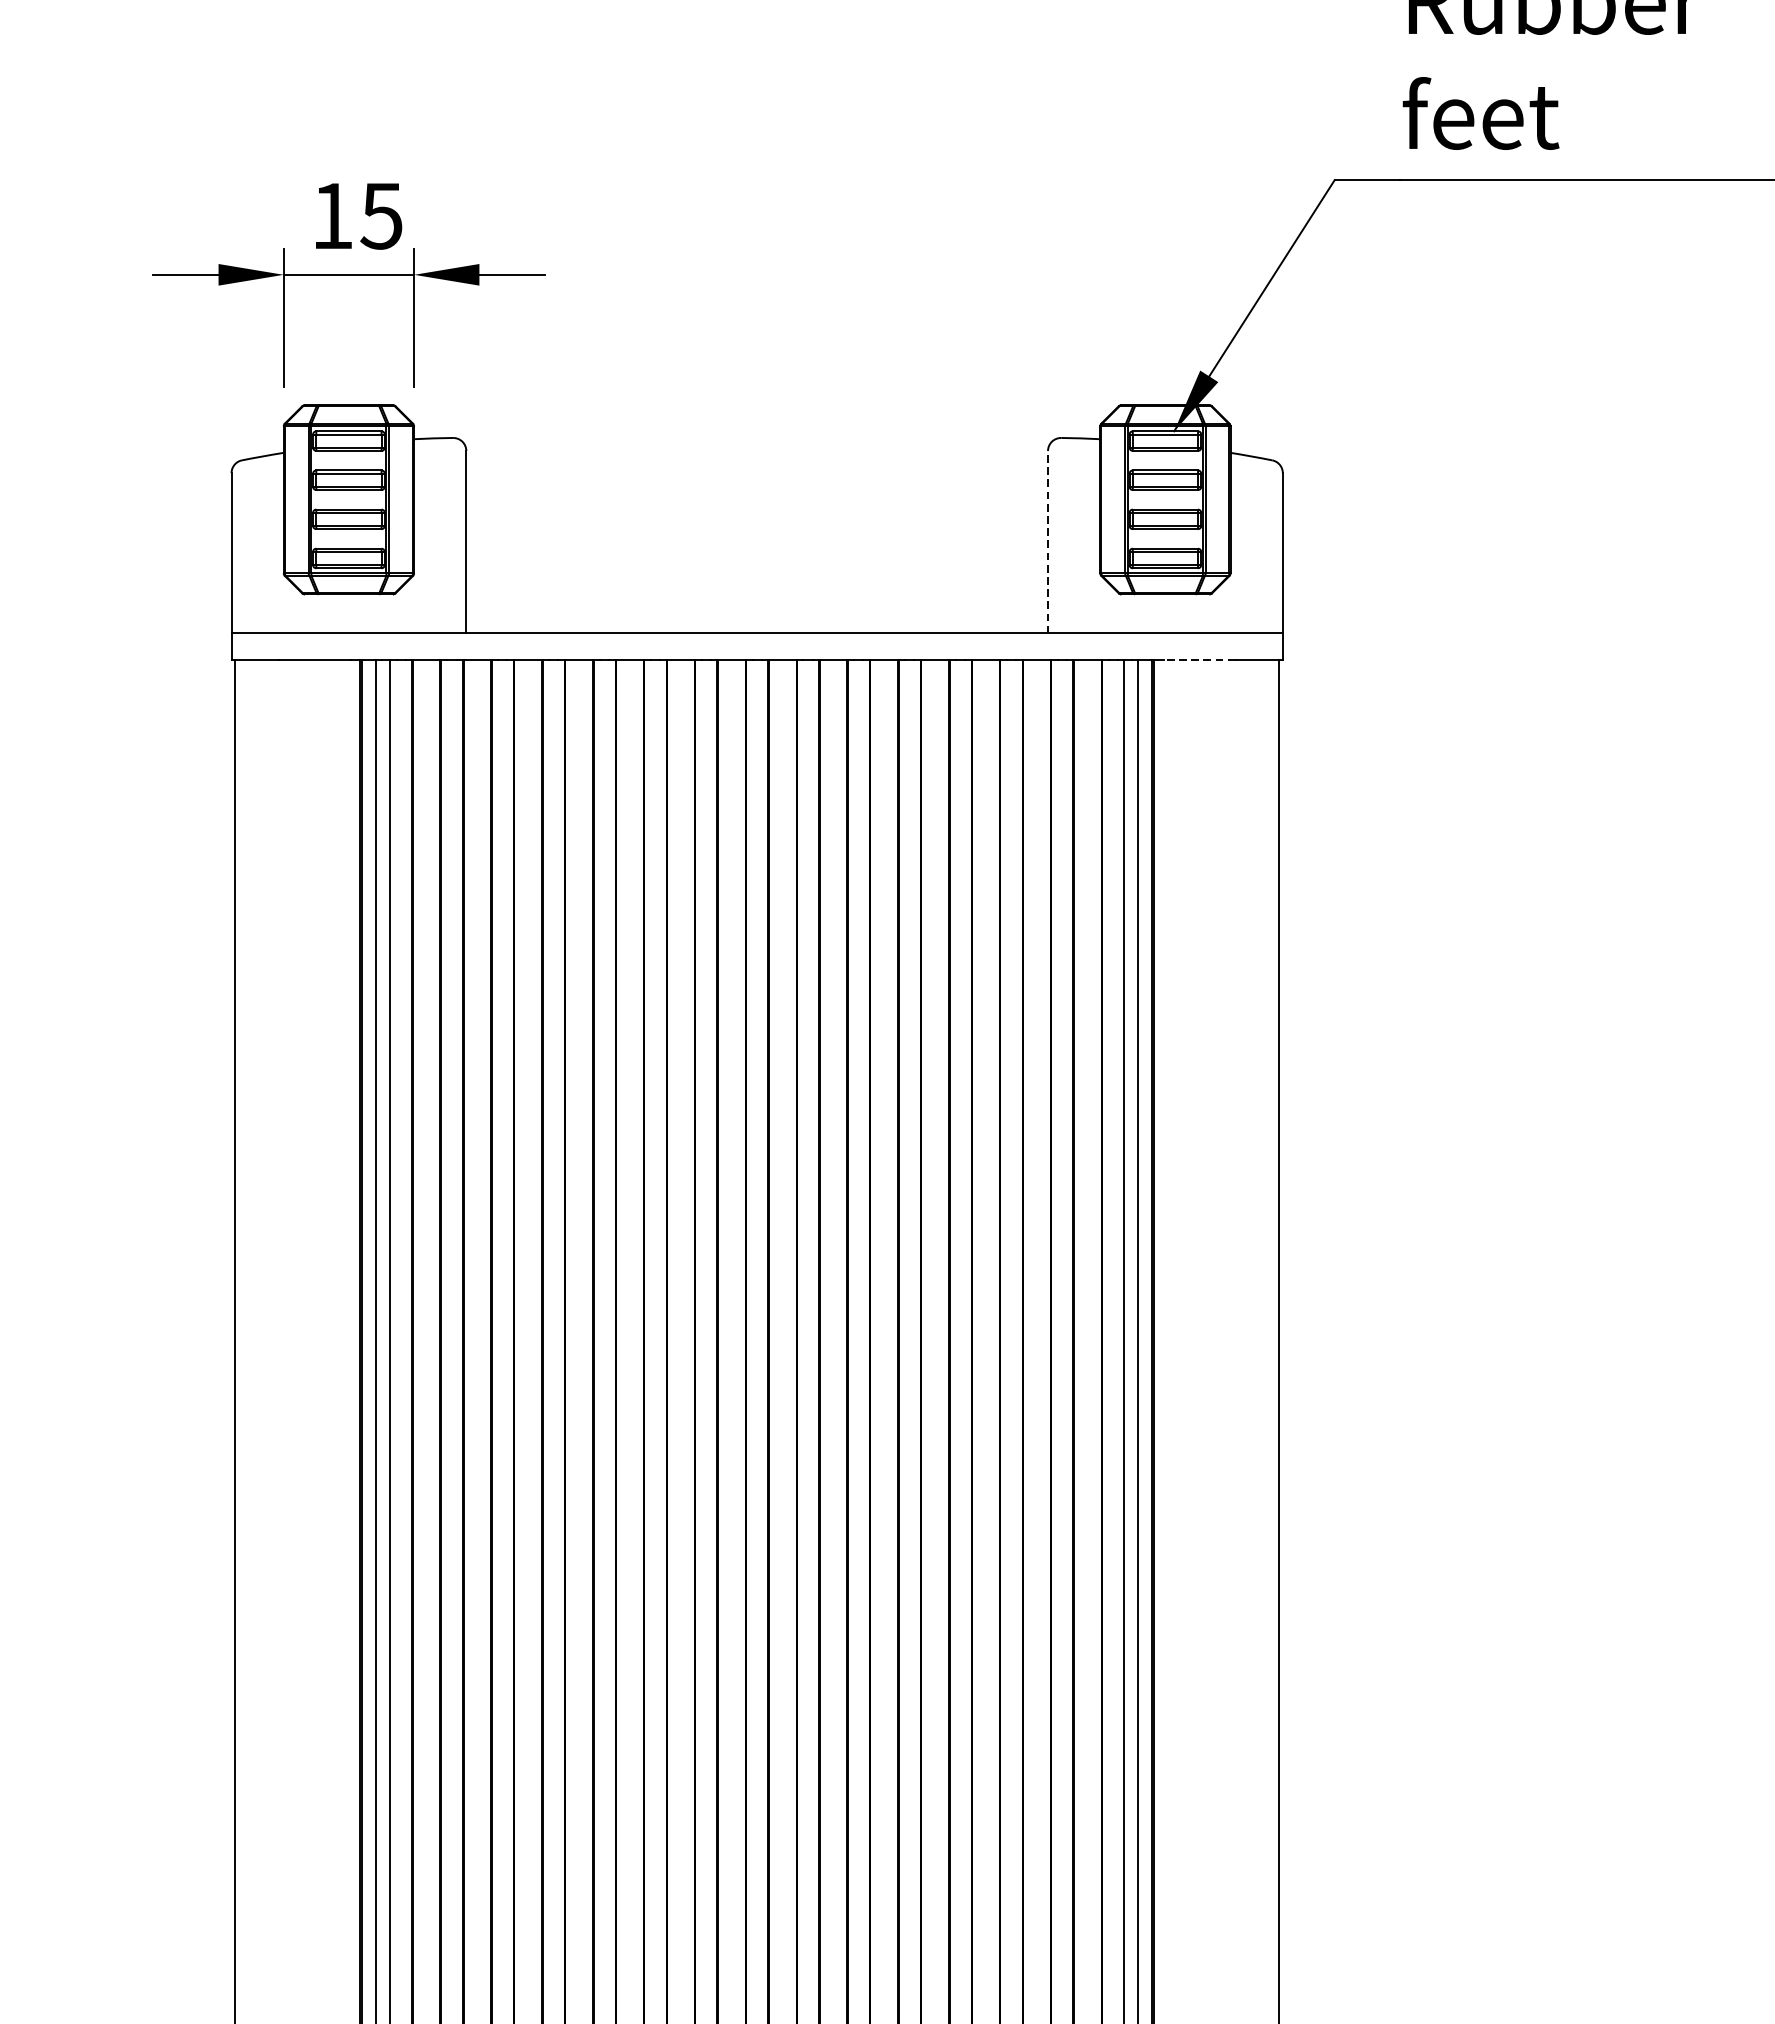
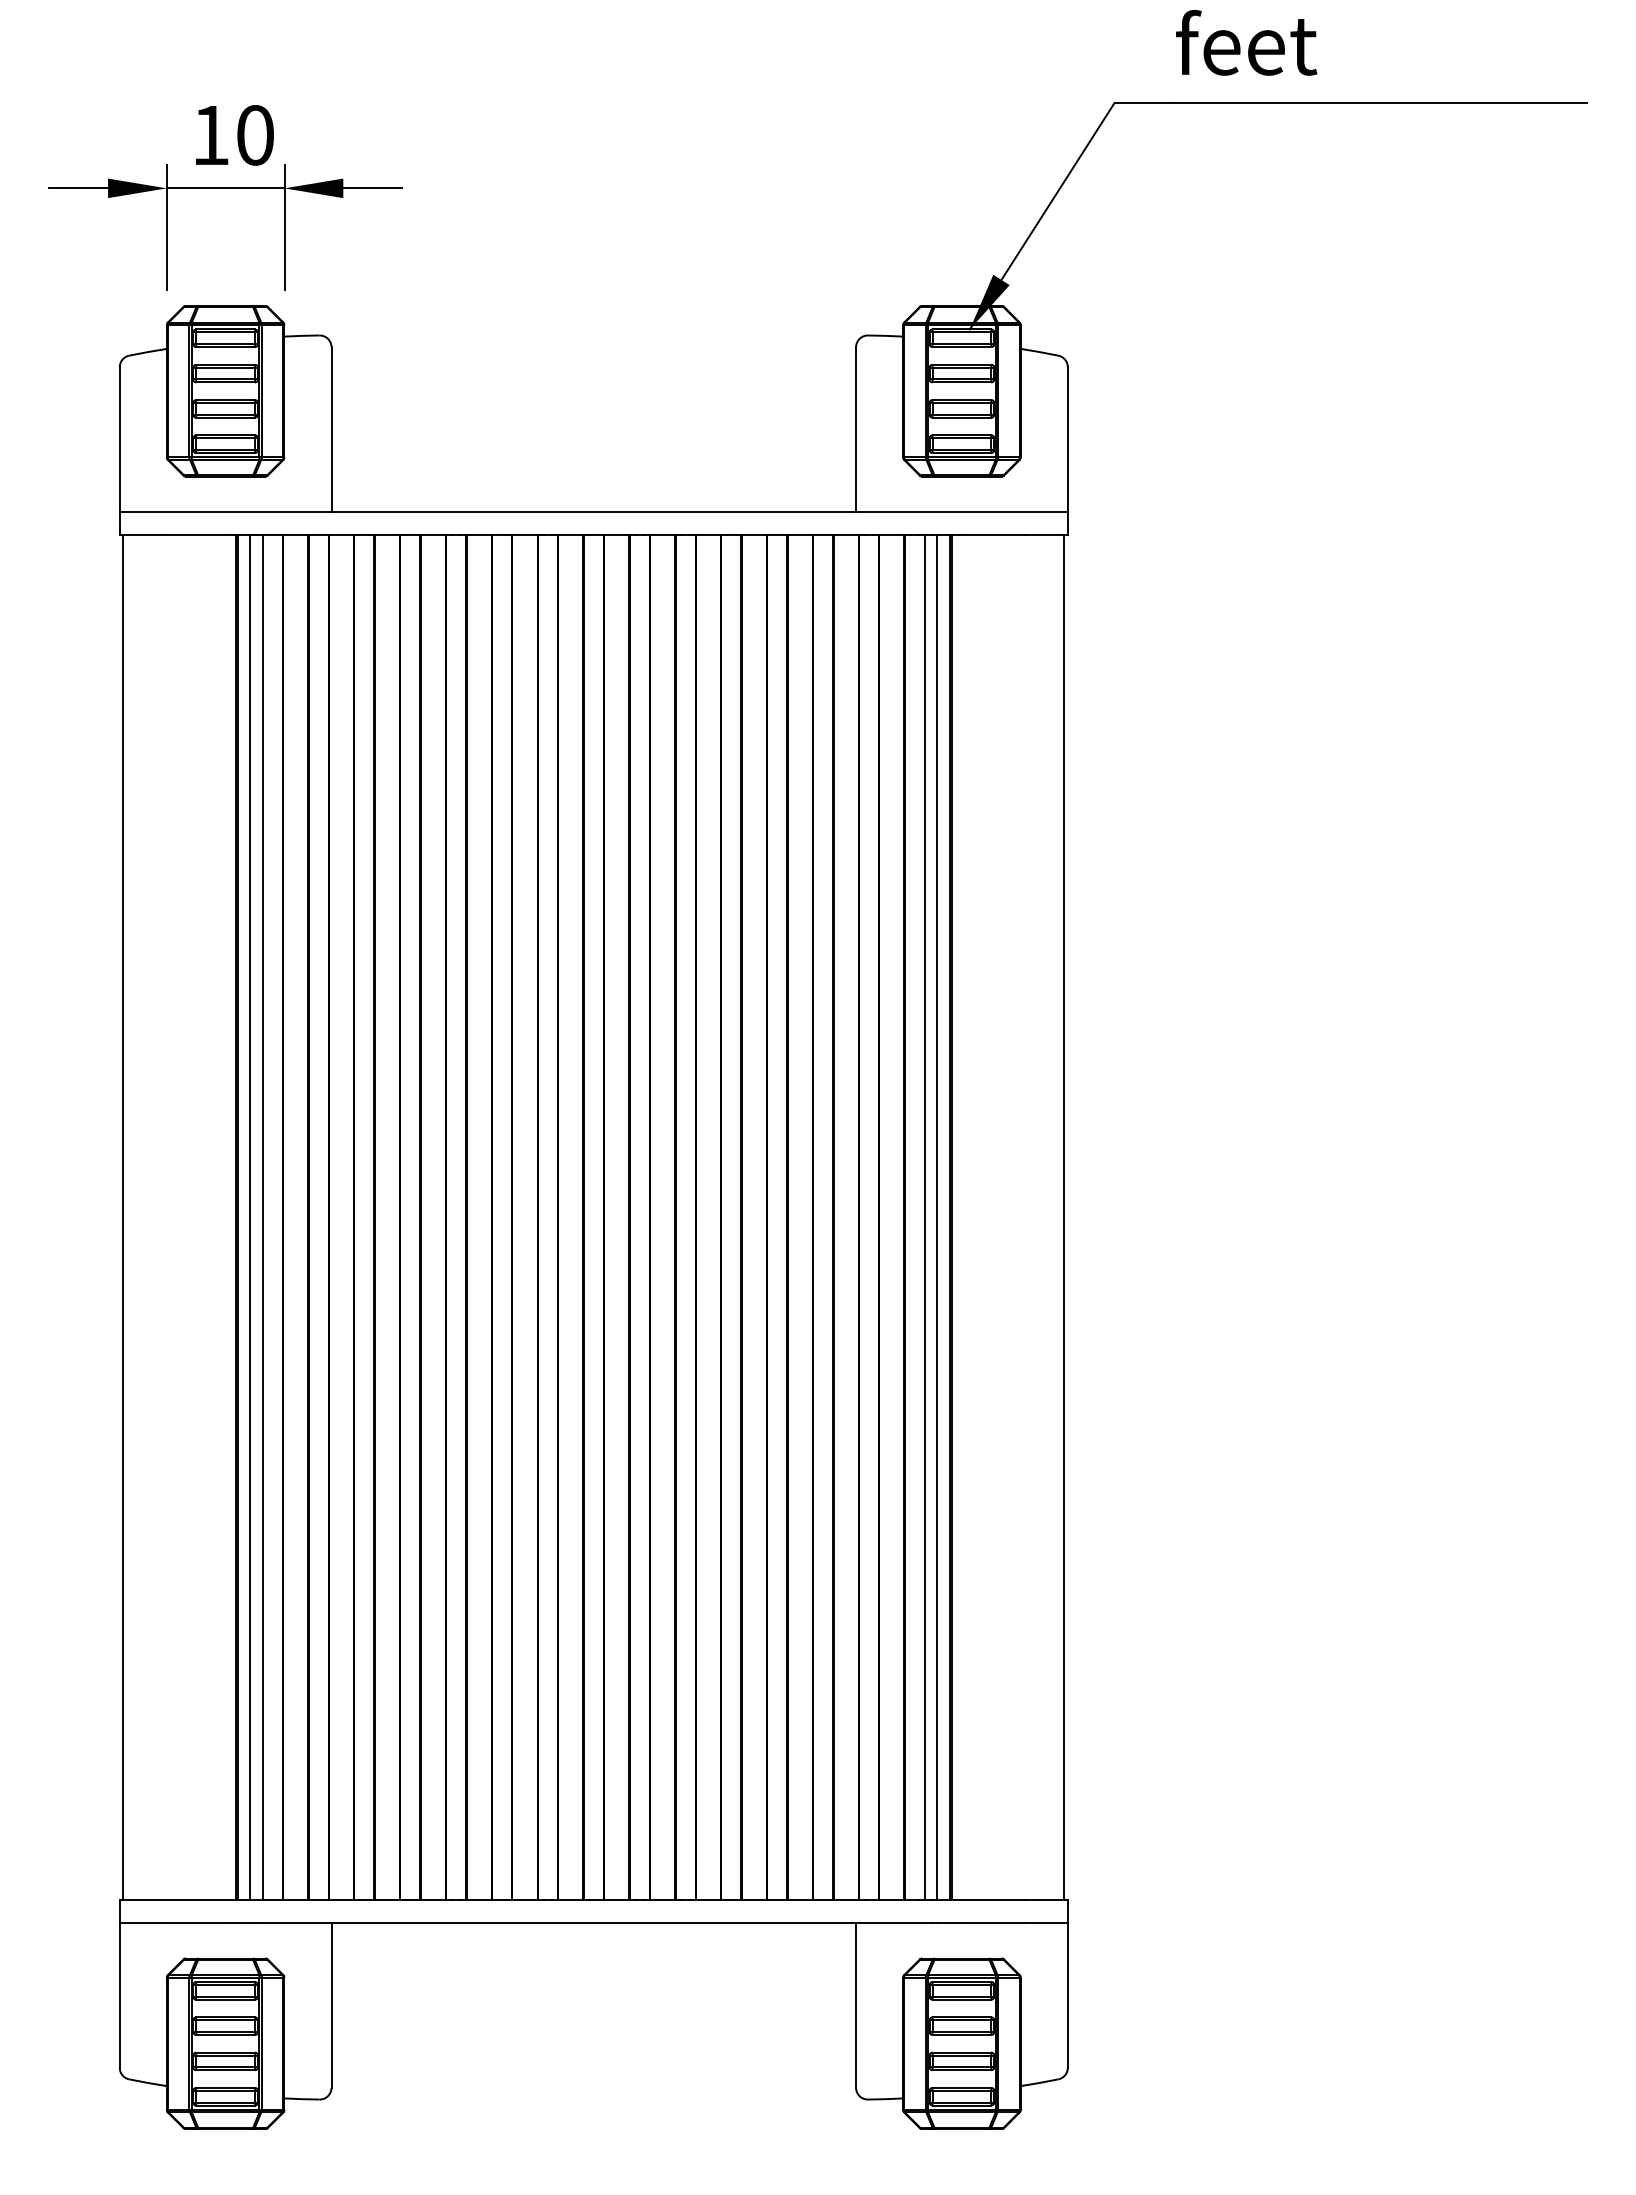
text: (380, 216) -> (254, 135), 15 -> 10
line: (1048, 542) -> (856, 429), dashed -> solid
line: (1199, 659) -> (992, 535), dashed -> solid

